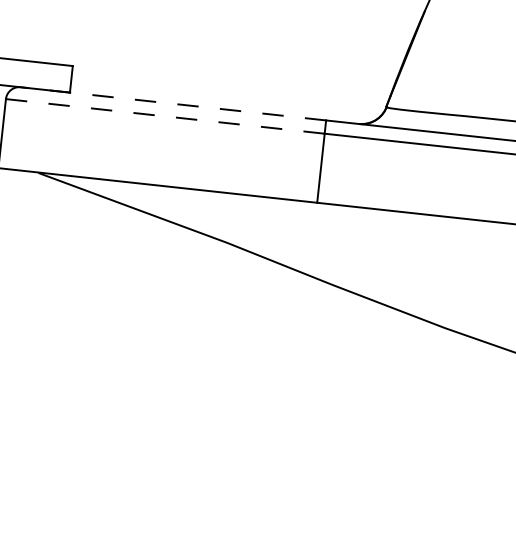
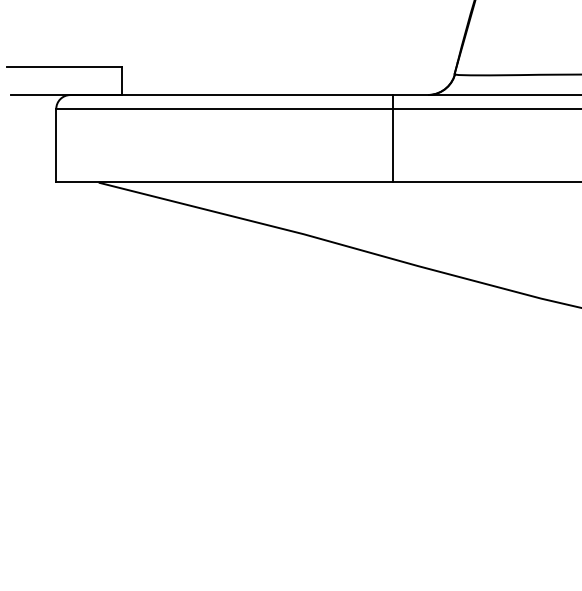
line: (173, 104) -> (231, 95), dashed -> solid
line: (165, 116) -> (224, 109), dashed -> solid

